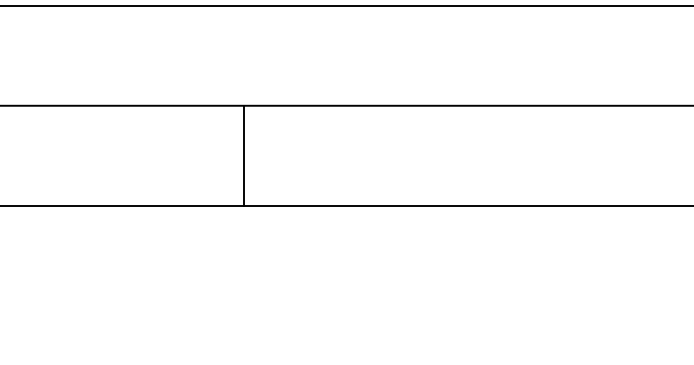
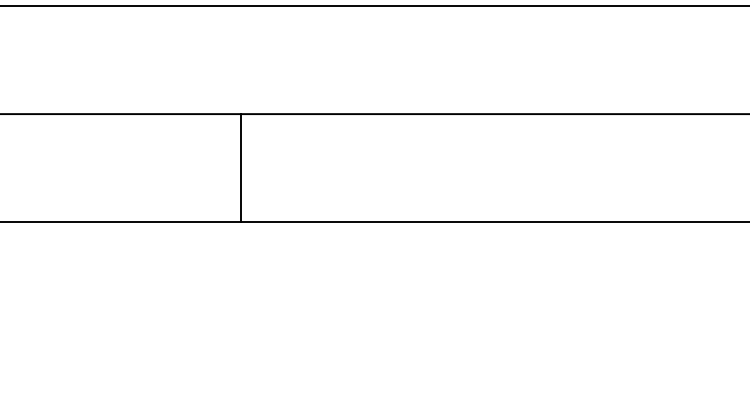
line: (243, 155) -> (240, 167), moved

